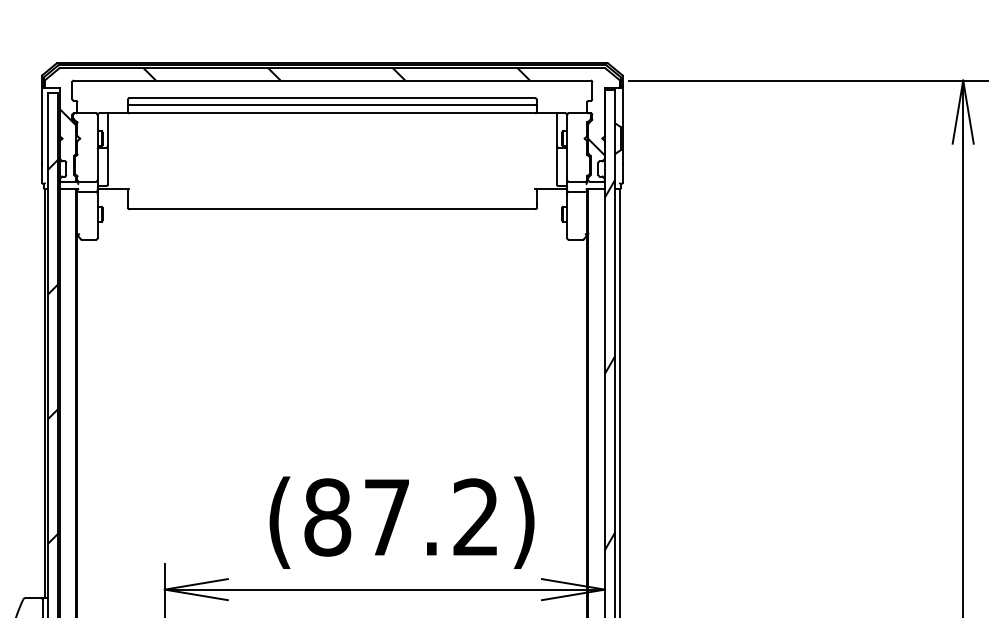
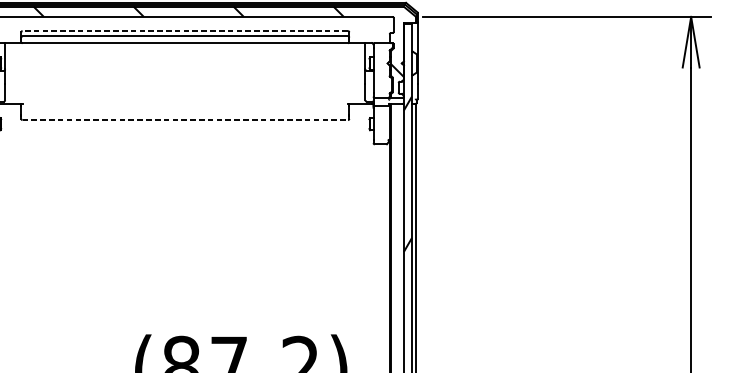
line: (332, 98) -> (185, 31), solid -> dashed
line: (332, 209) -> (185, 120), solid -> dashed

